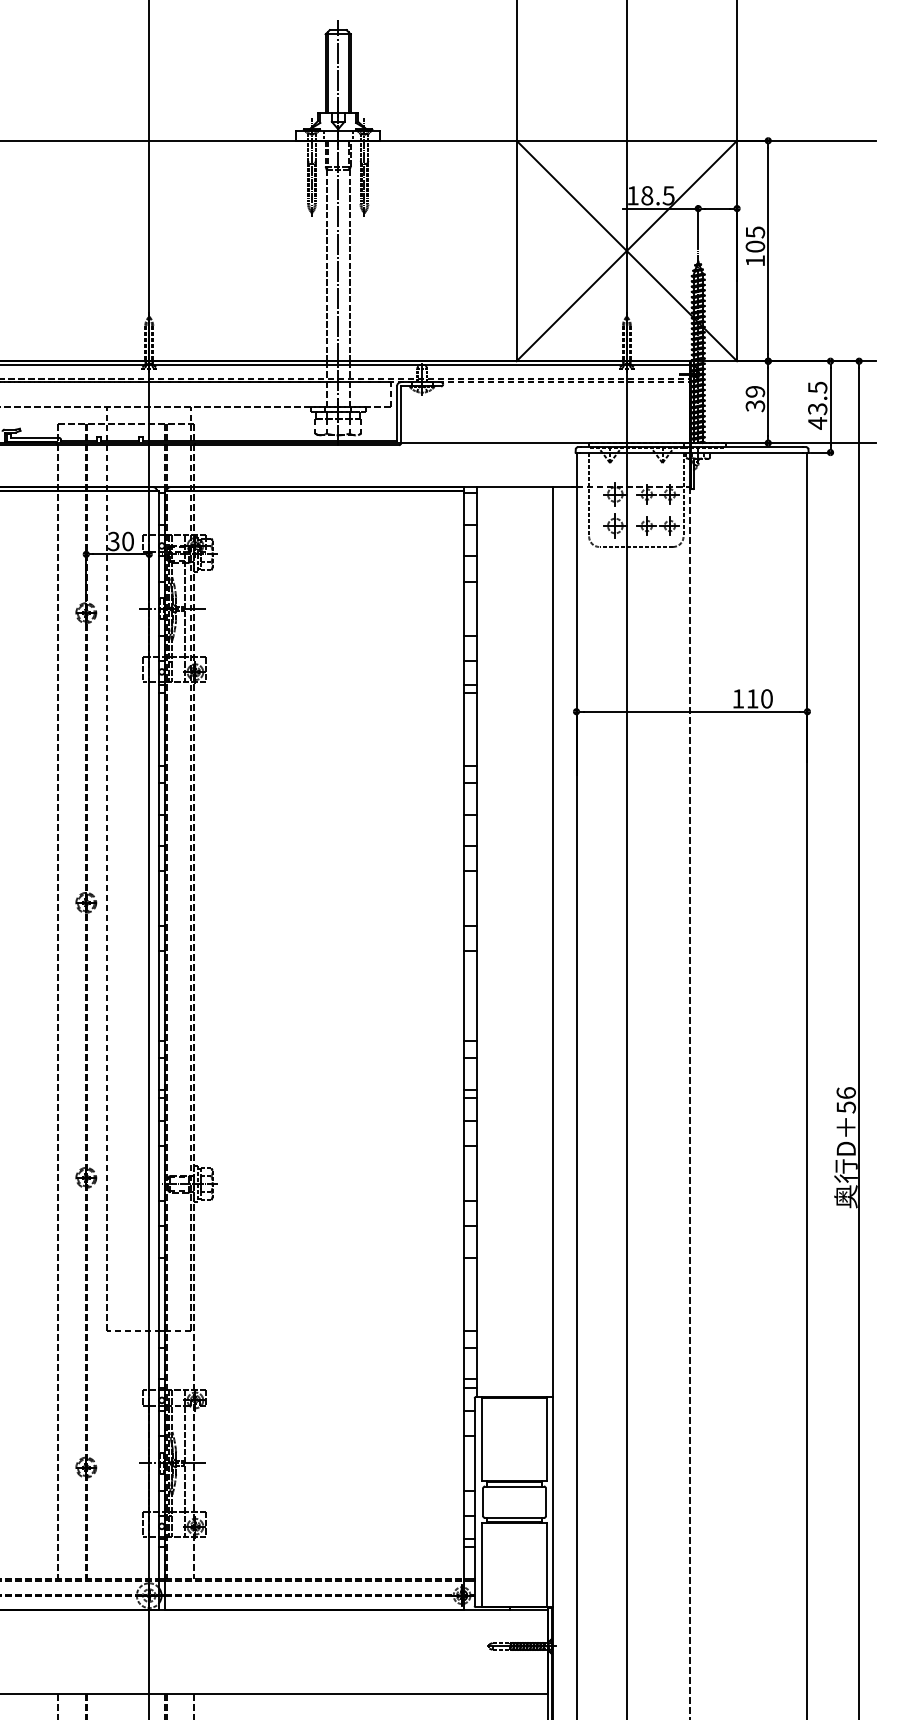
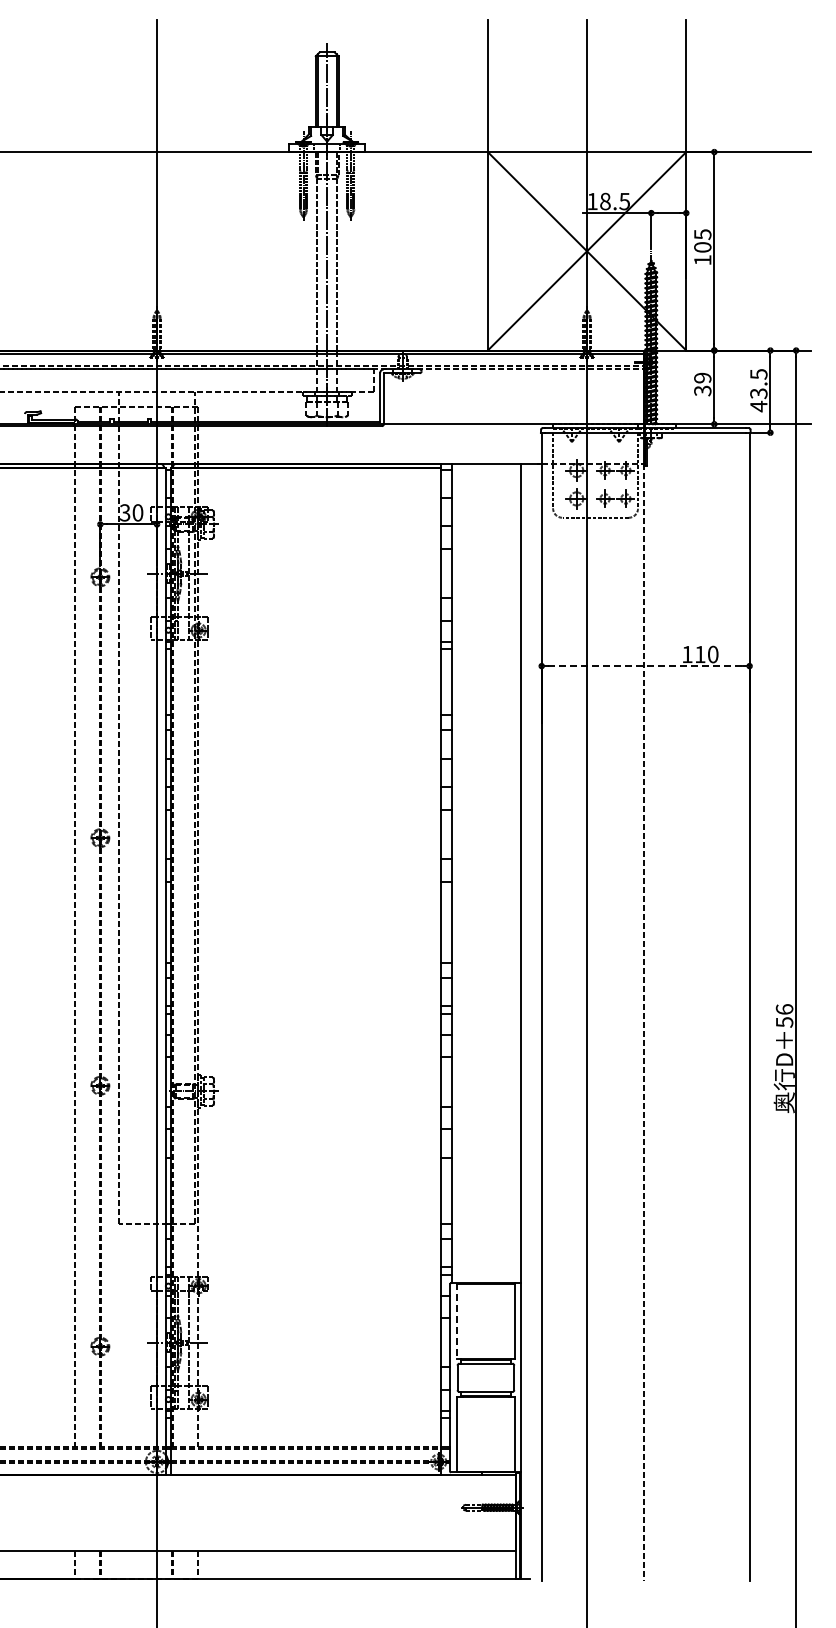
line: (691, 712) -> (645, 666), solid -> dashed
line: (481, 1439) -> (456, 1321), solid -> dashed

